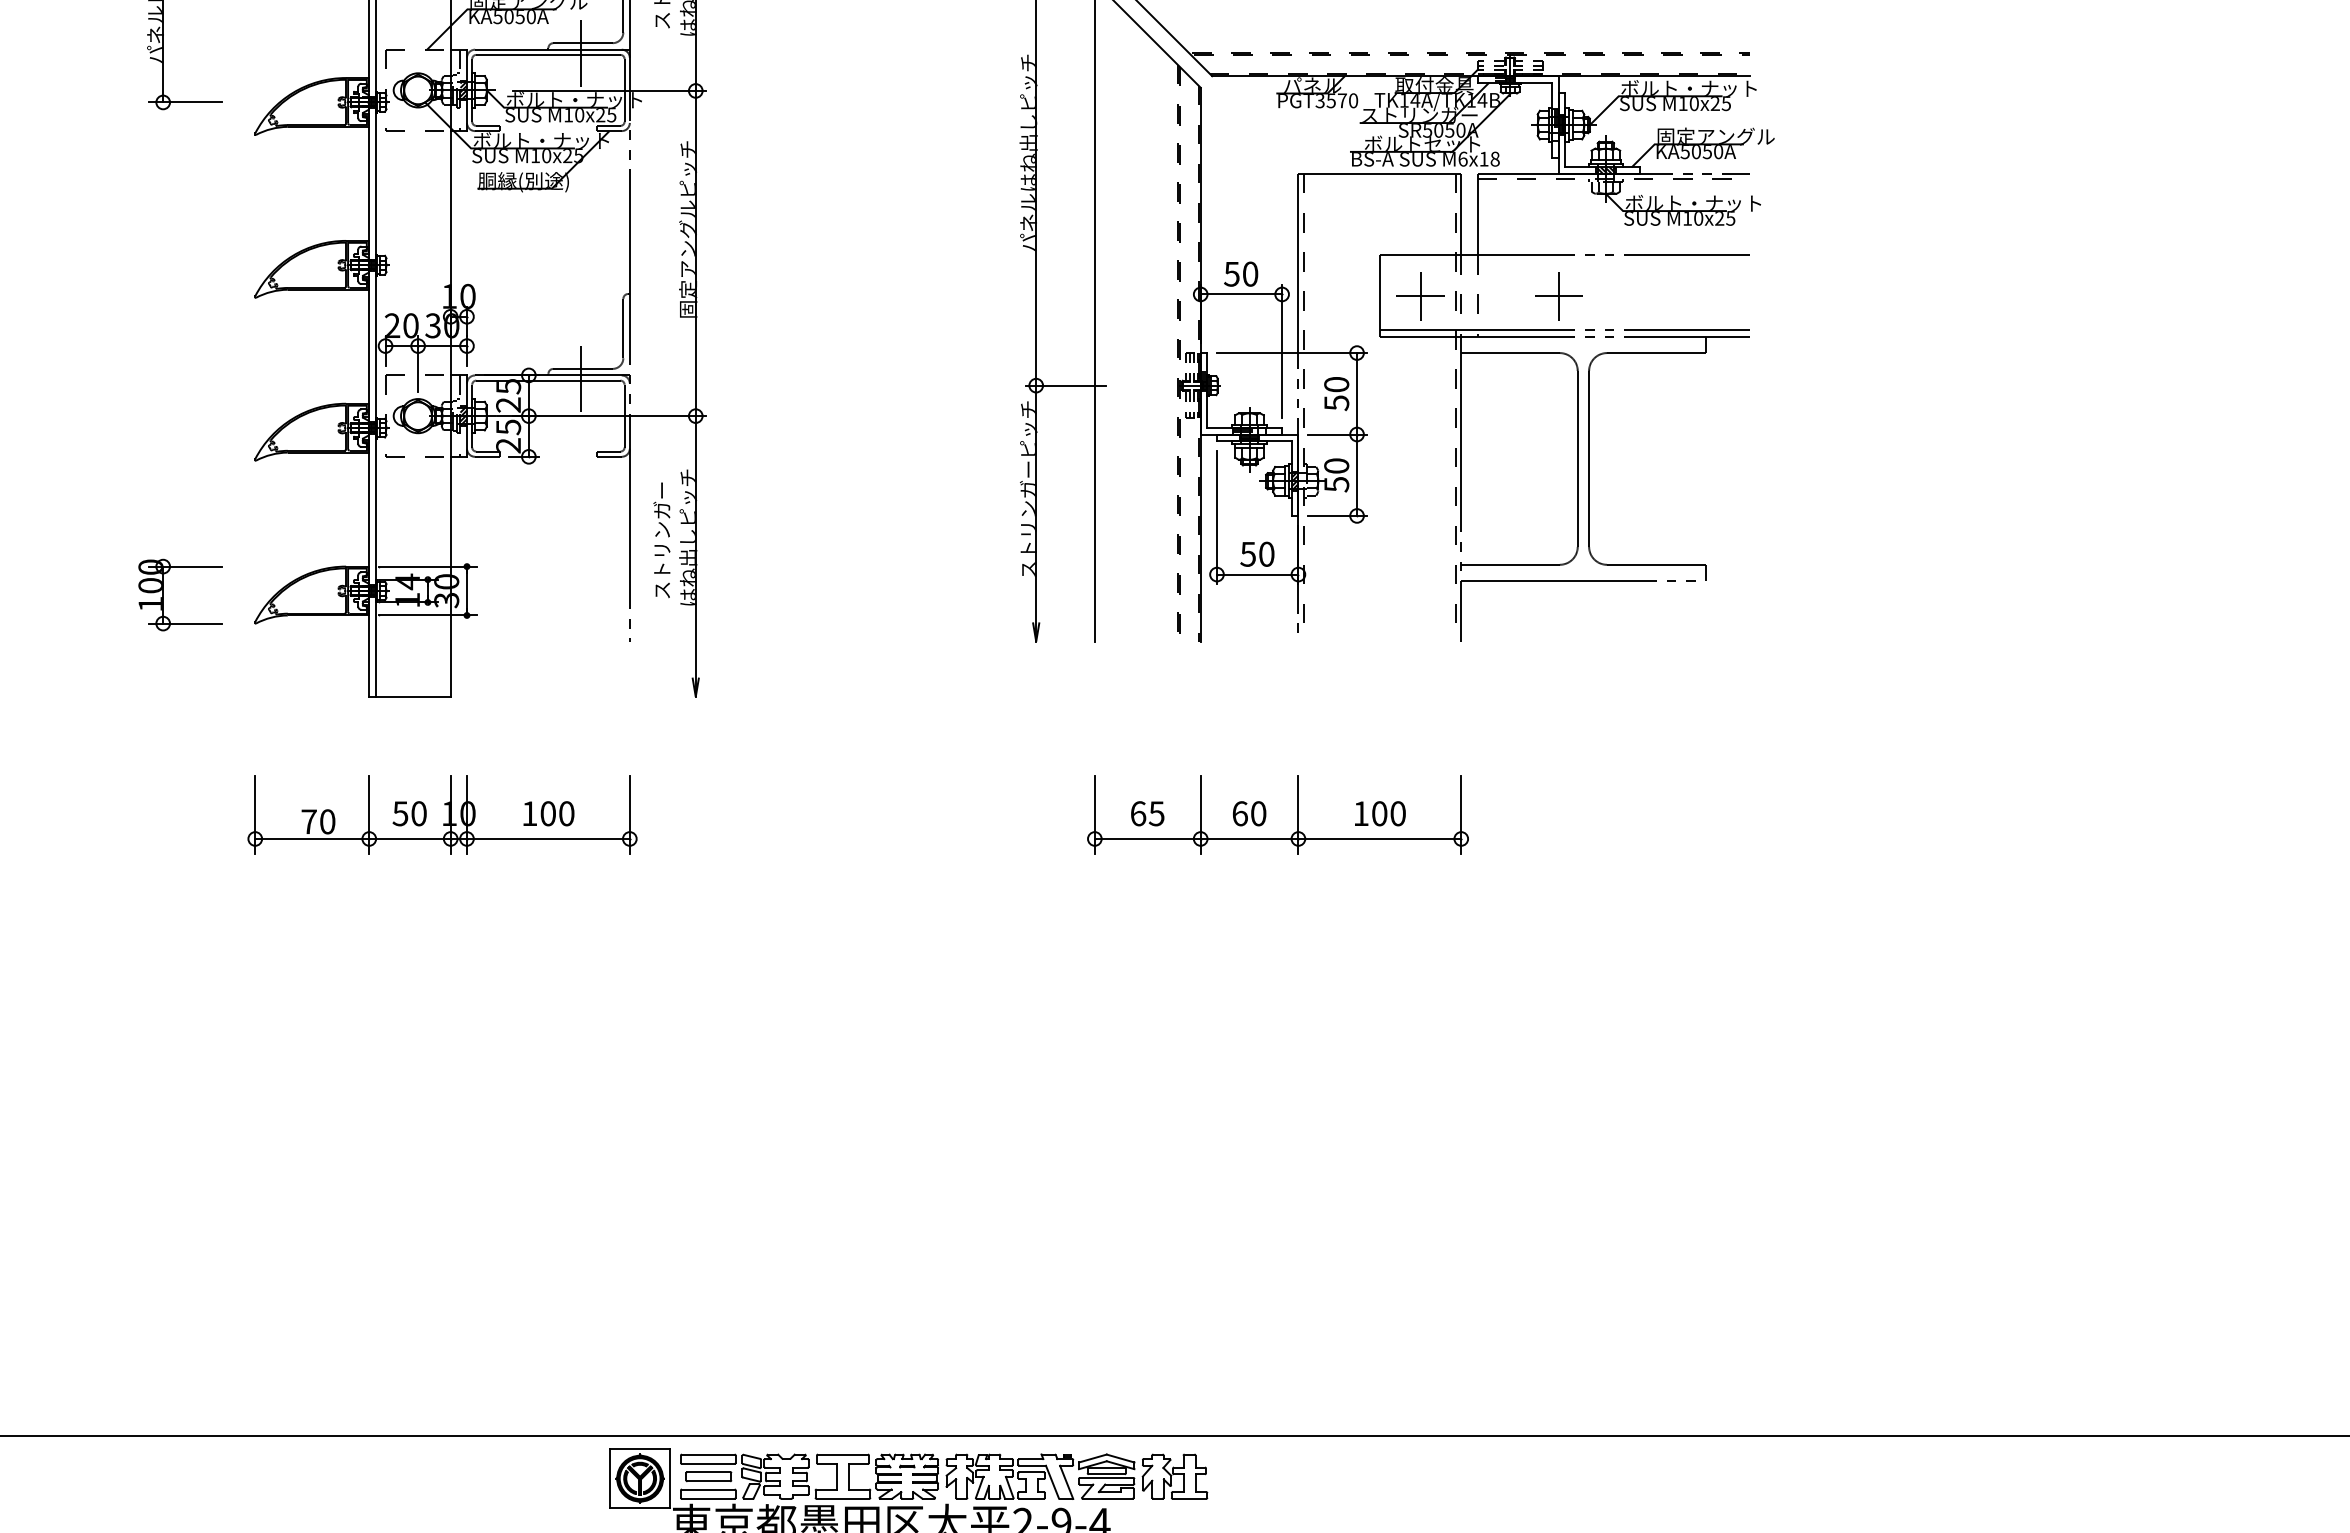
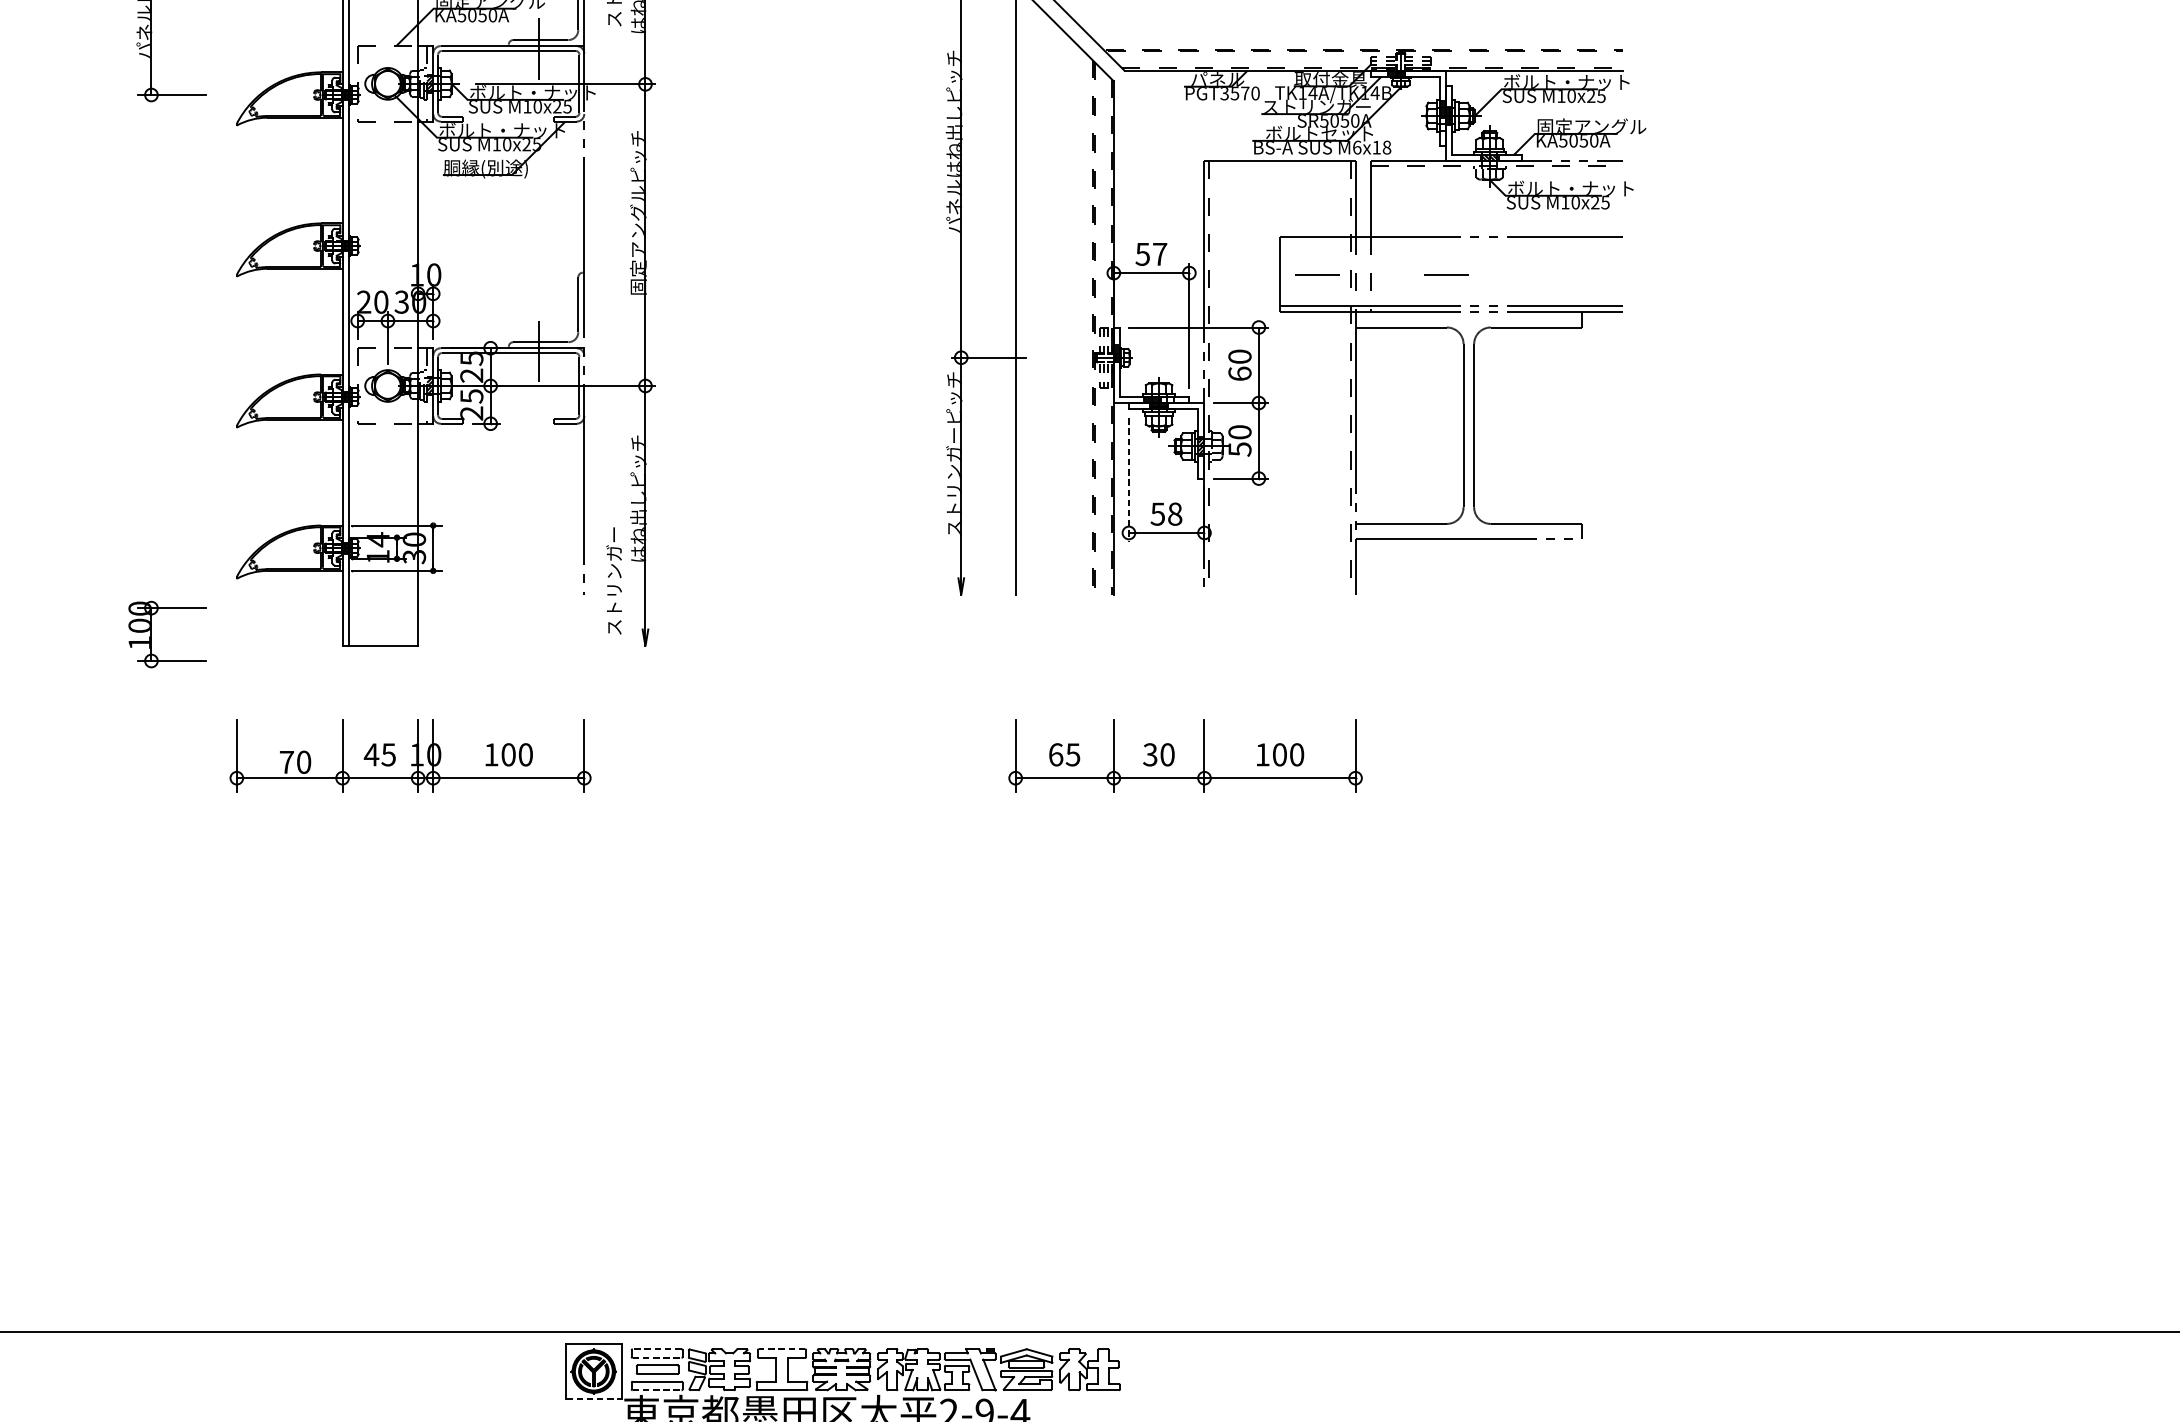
text: (1250, 273) -> (1160, 253), 50 -> 57
line: (1420, 295) -> (1317, 274), removed
line: (1559, 295) -> (1446, 274), removed
text: (1336, 403) -> (1239, 374), 50 -> 60
line: (1216, 517) -> (1128, 480), solid -> dashed
text: (661, 540) -> (613, 581), moved
text: (1266, 554) -> (1174, 514), 50 -> 58
part: (163, 594) -> (151, 634), moved
text: (409, 813) -> (379, 754), 50 -> 45
text: (1239, 813) -> (1149, 754), 60 -> 30
line: (707, 1454) -> (656, 1349), solid -> dashed
line: (842, 1454) -> (781, 1349), solid -> dashed
line: (708, 1463) -> (657, 1357), solid -> dashed
line: (708, 1498) -> (657, 1390), solid -> dashed
line: (640, 1508) -> (594, 1399), solid -> dashed

